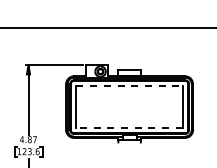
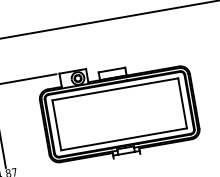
line: (130, 85) -> (116, 88), dashed -> solid
line: (129, 128) -> (123, 139), dashed -> solid

